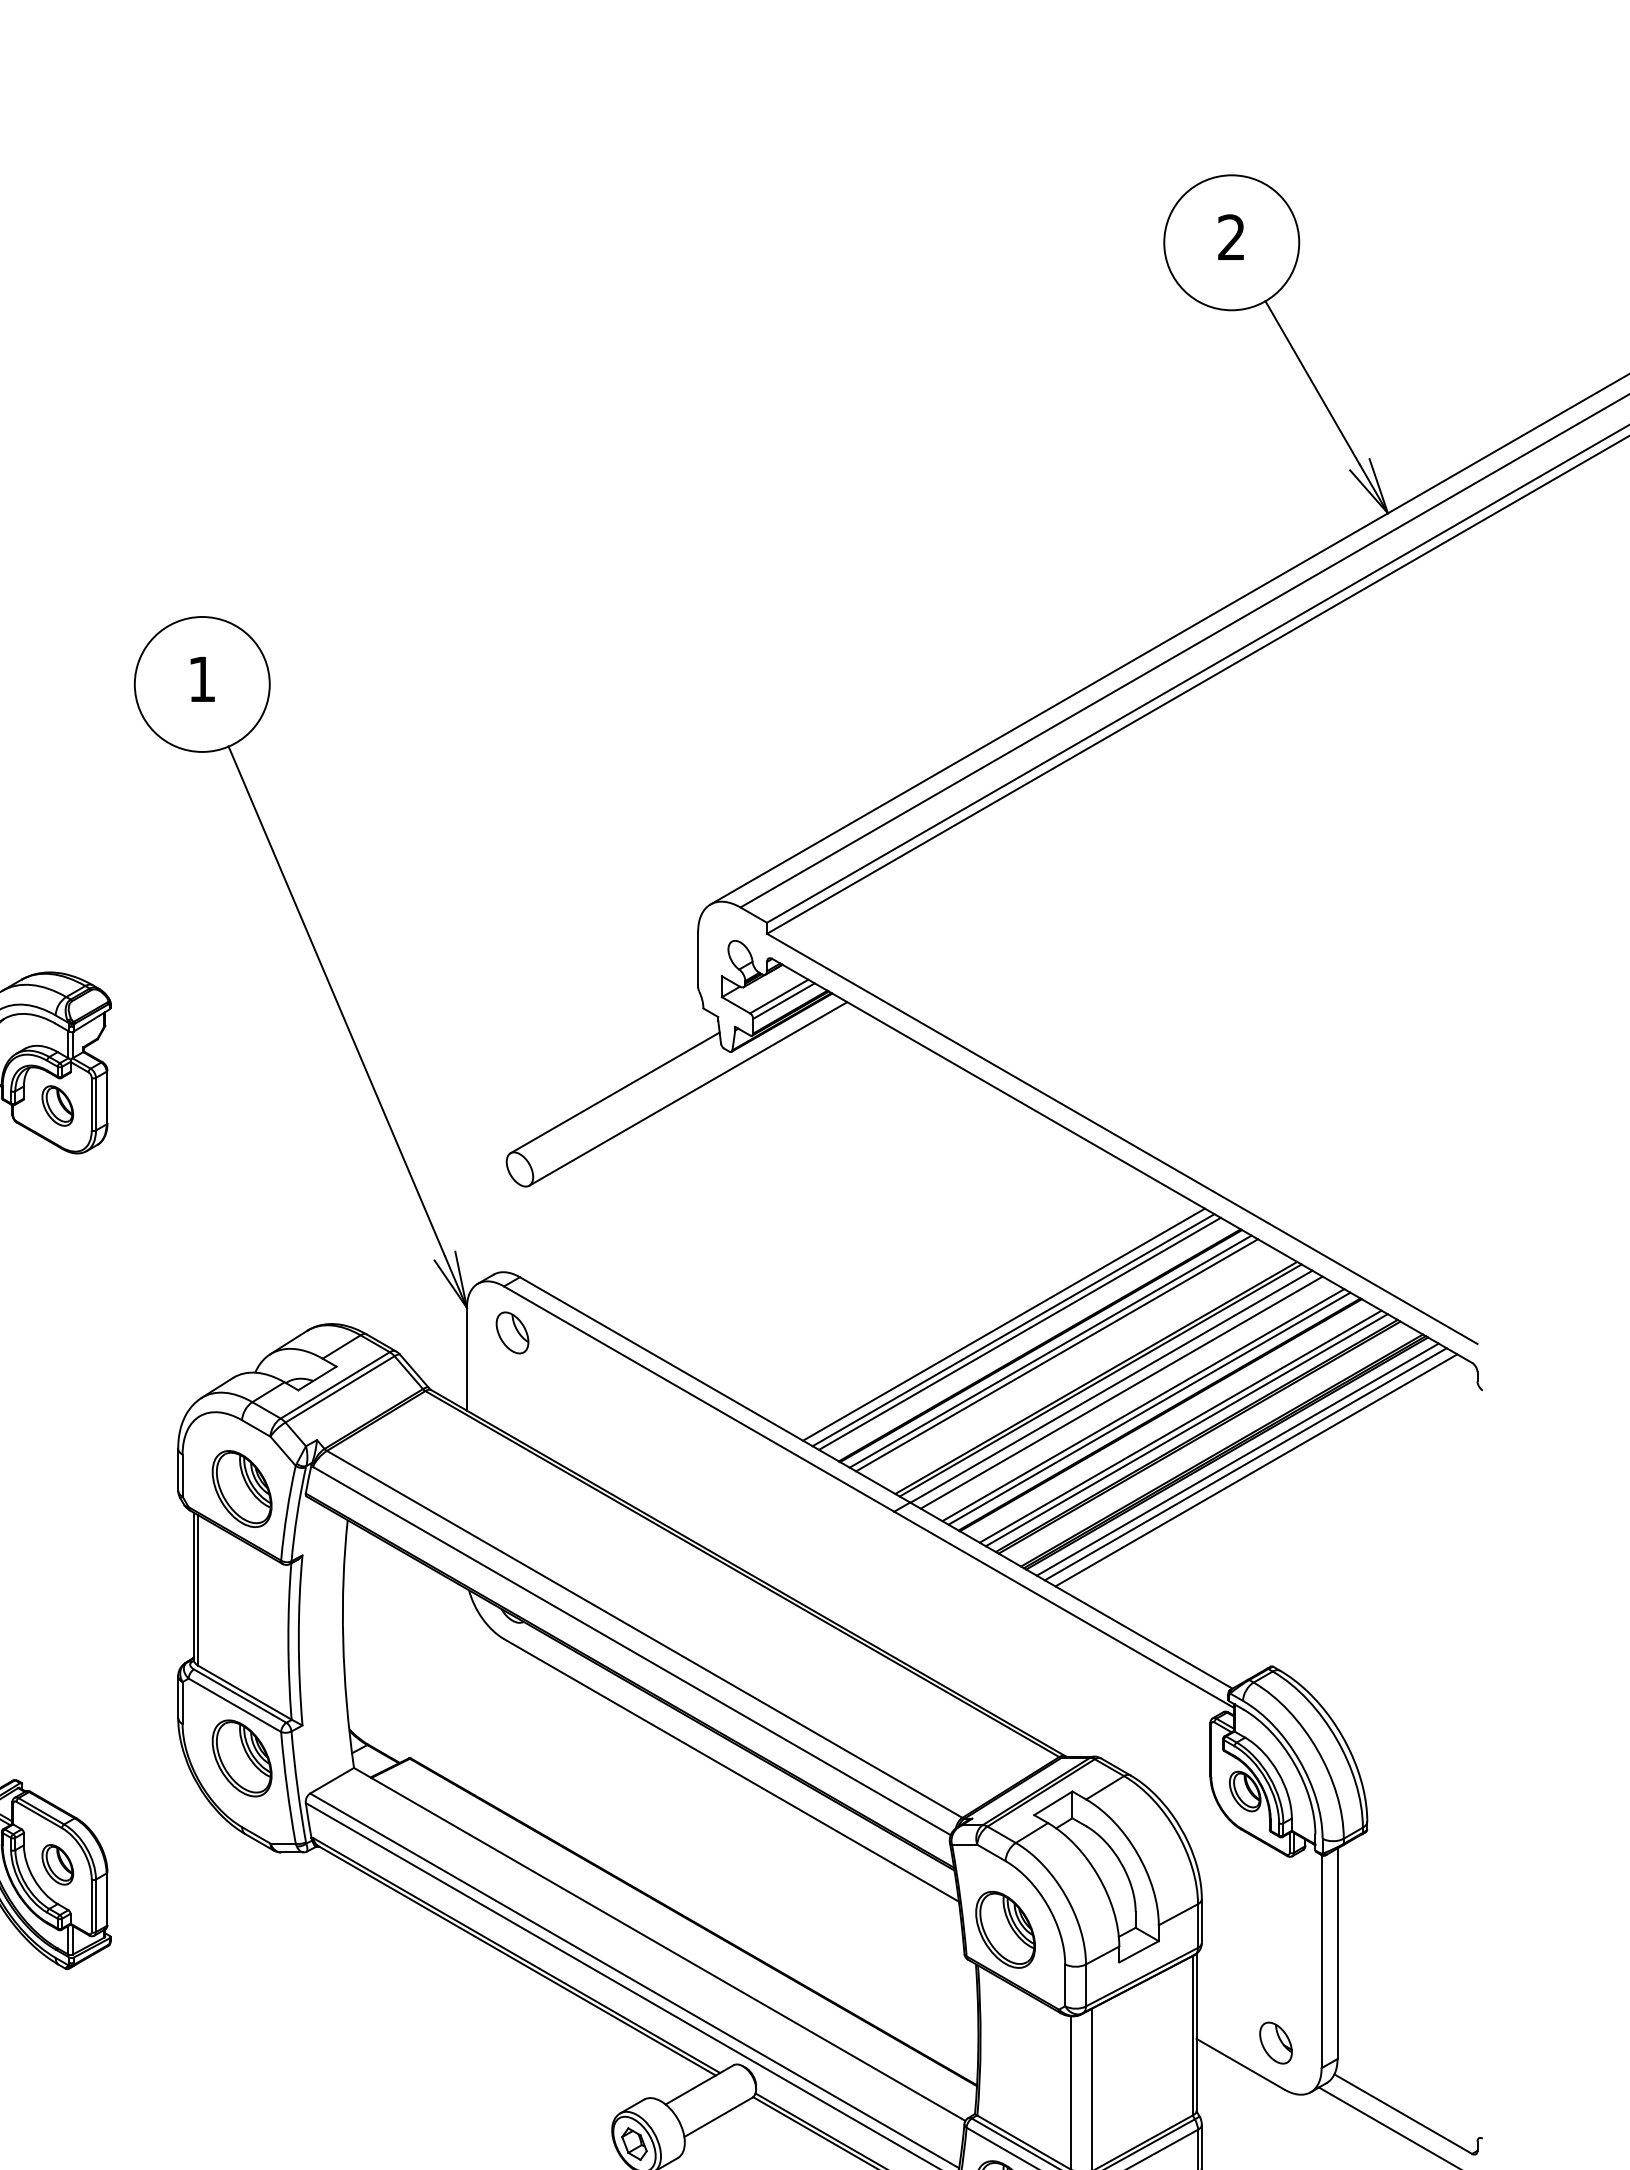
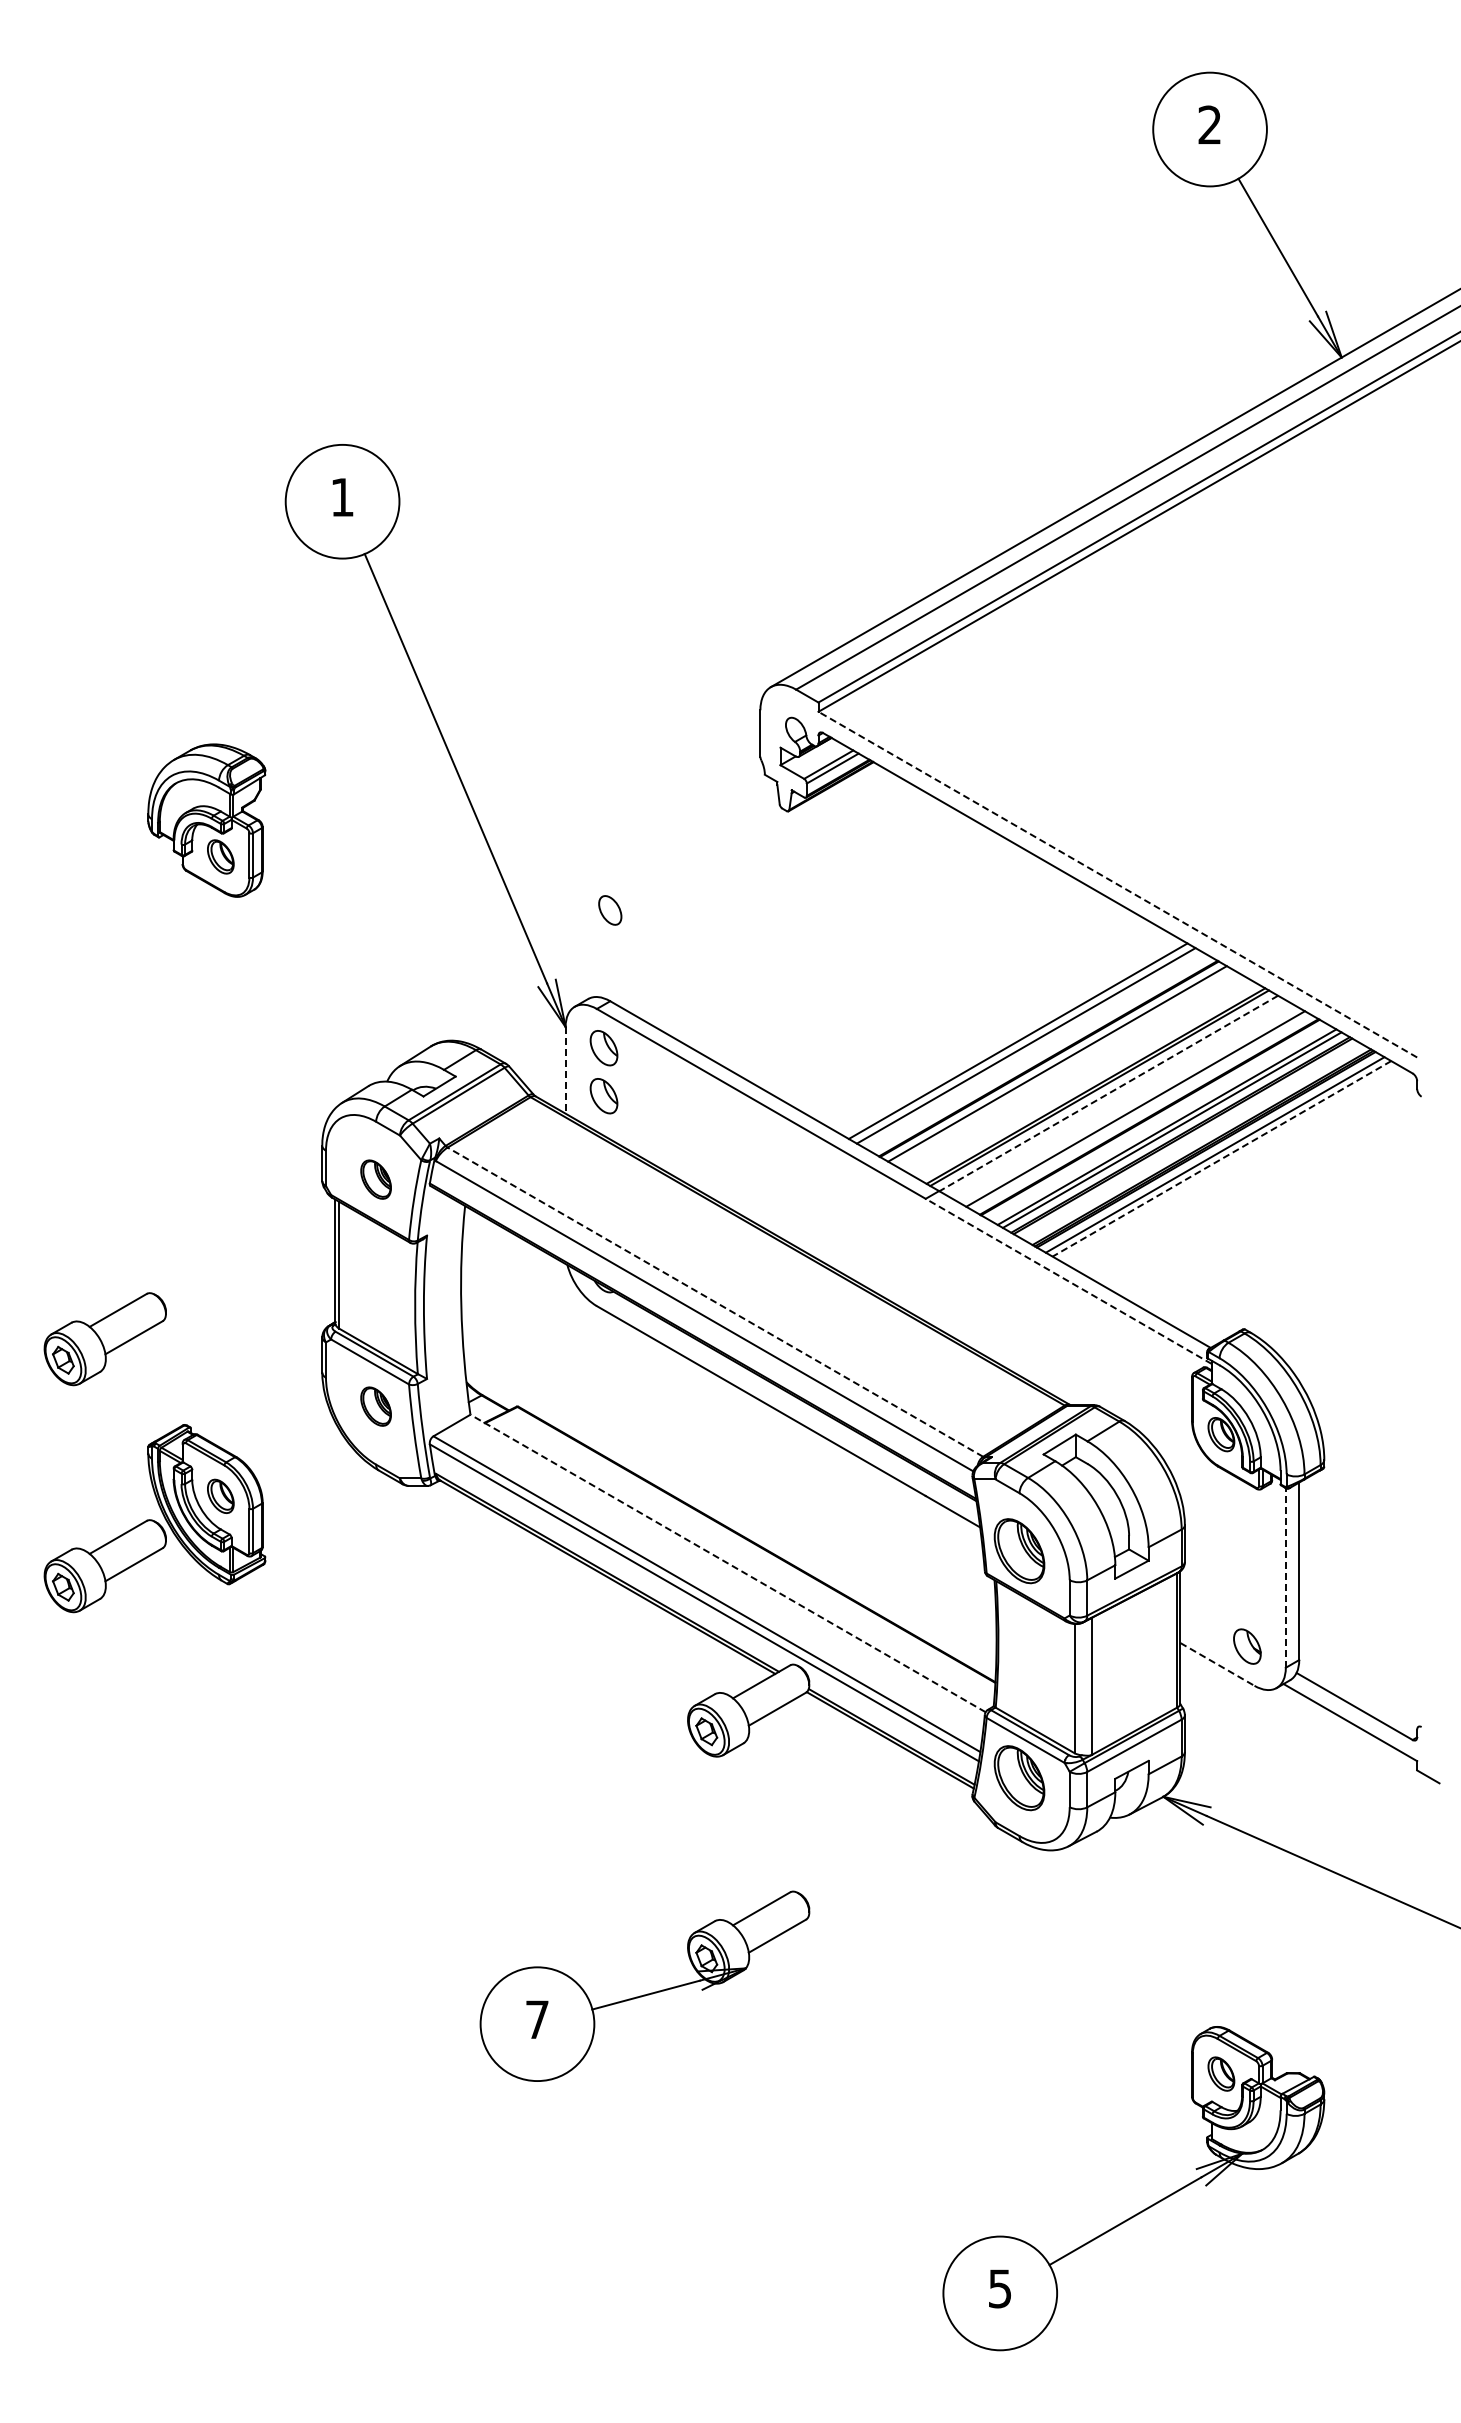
line: (615, 1092) -> (690, 845), removed
line: (688, 1093) -> (752, 846), removed
line: (1121, 1138) -> (1117, 884), solid -> dashed
line: (1019, 1333) -> (1031, 1048), removed
line: (1056, 1354) -> (1062, 1066), removed
line: (466, 1359) -> (565, 1070), solid -> dashed
line: (1111, 1386) -> (1108, 1093), solid -> dashed
part: (511, 1390) -> (603, 1096), added
line: (1121, 1392) -> (1117, 1098), removed
line: (1149, 1408) -> (1140, 1111), removed
line: (1245, 1463) -> (1221, 1158), solid -> dashed
line: (1255, 1469) -> (1230, 1163), removed
part: (241, 1488) -> (375, 1179), size x0.6
line: (1063, 1609) -> (1068, 1281), solid -> dashed
line: (643, 1633) -> (714, 1301), solid -> dashed
part: (241, 1758) -> (375, 1406), size x0.6
line: (659, 1944) -> (727, 1563), solid -> dashed
line: (1321, 1961) -> (1285, 1577), solid -> dashed
line: (1240, 2064) -> (1217, 1664), solid -> dashed

